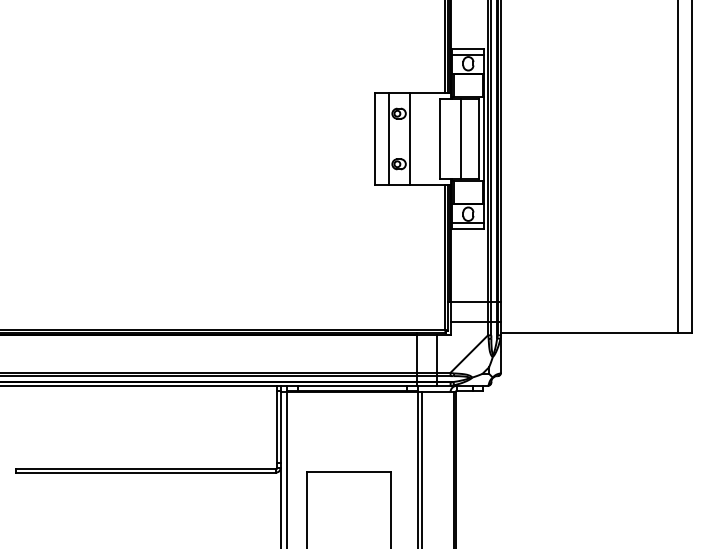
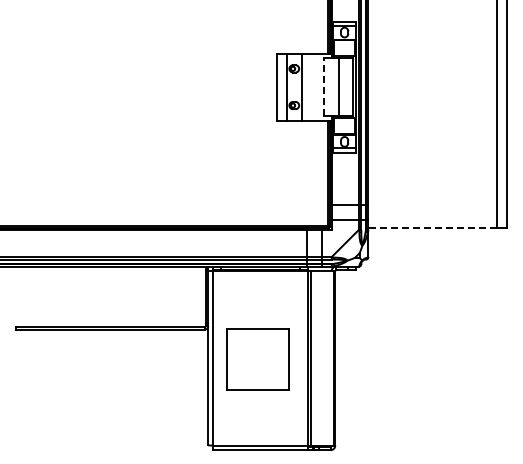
line: (439, 139) -> (323, 87), solid -> dashed
line: (589, 333) -> (432, 228), solid -> dashed

